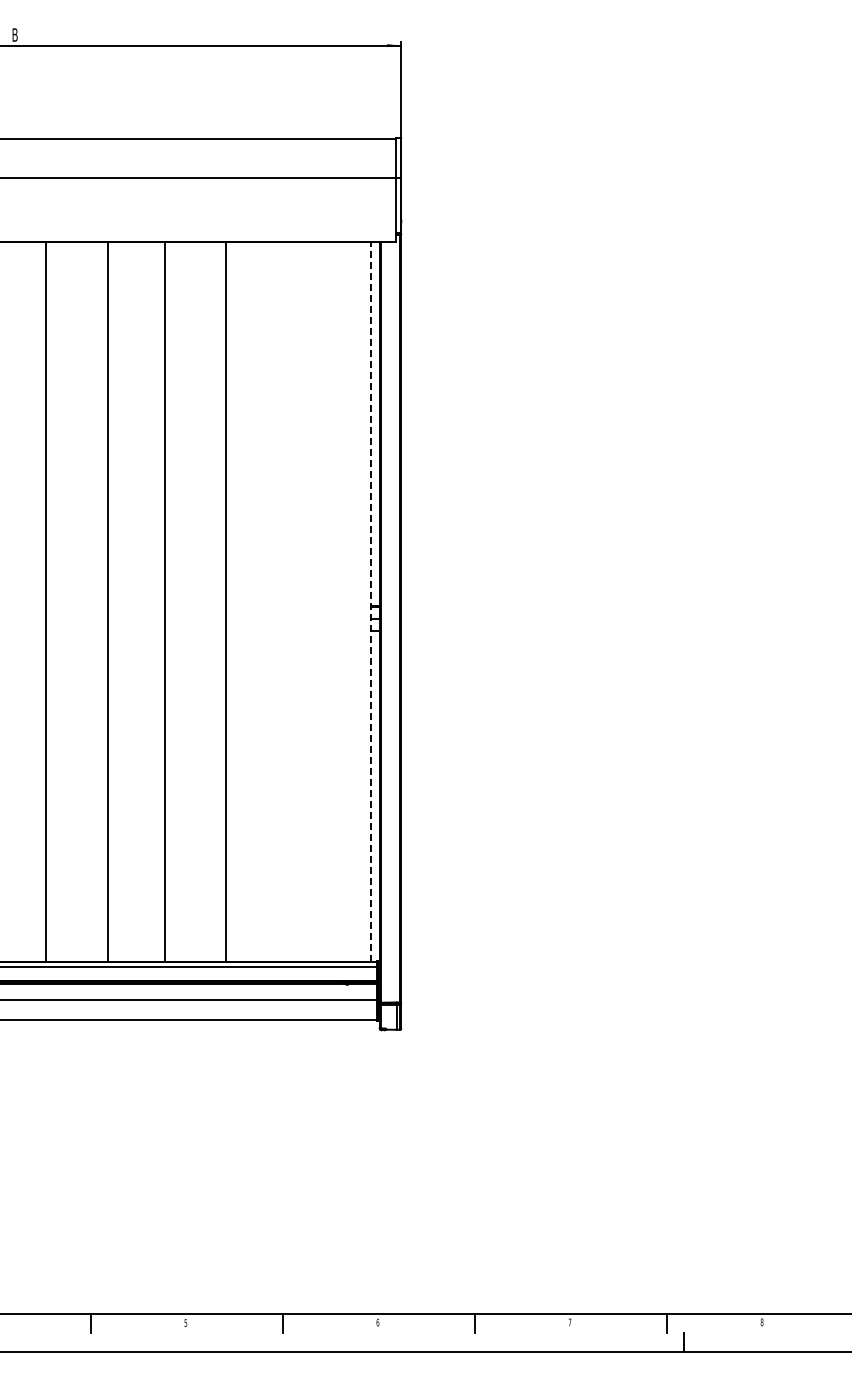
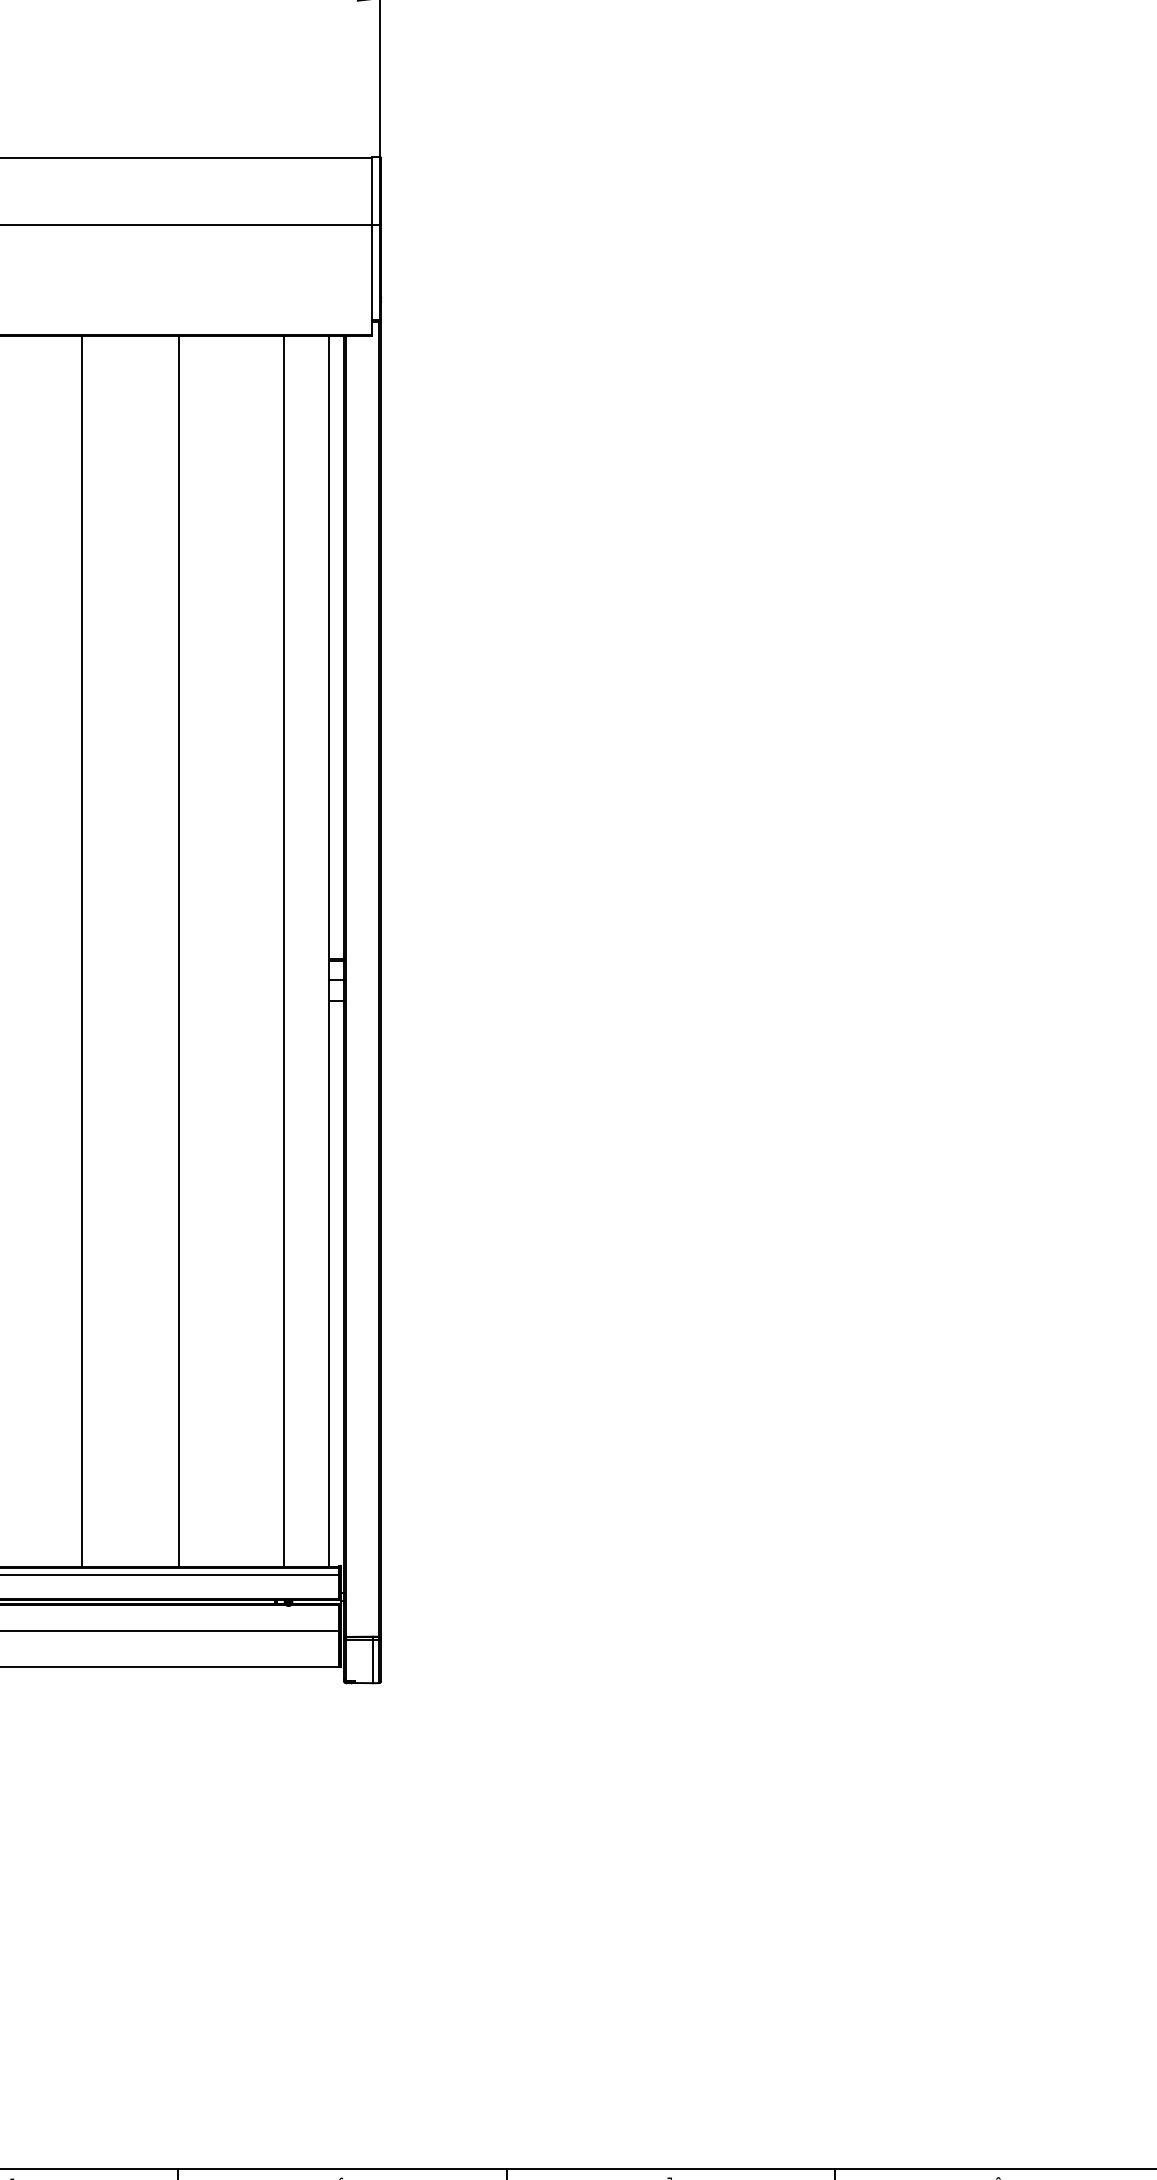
line: (283, 602) -> (179, 952), added
line: (344, 602) -> (283, 952), added
line: (371, 602) -> (330, 952), dashed -> solid

